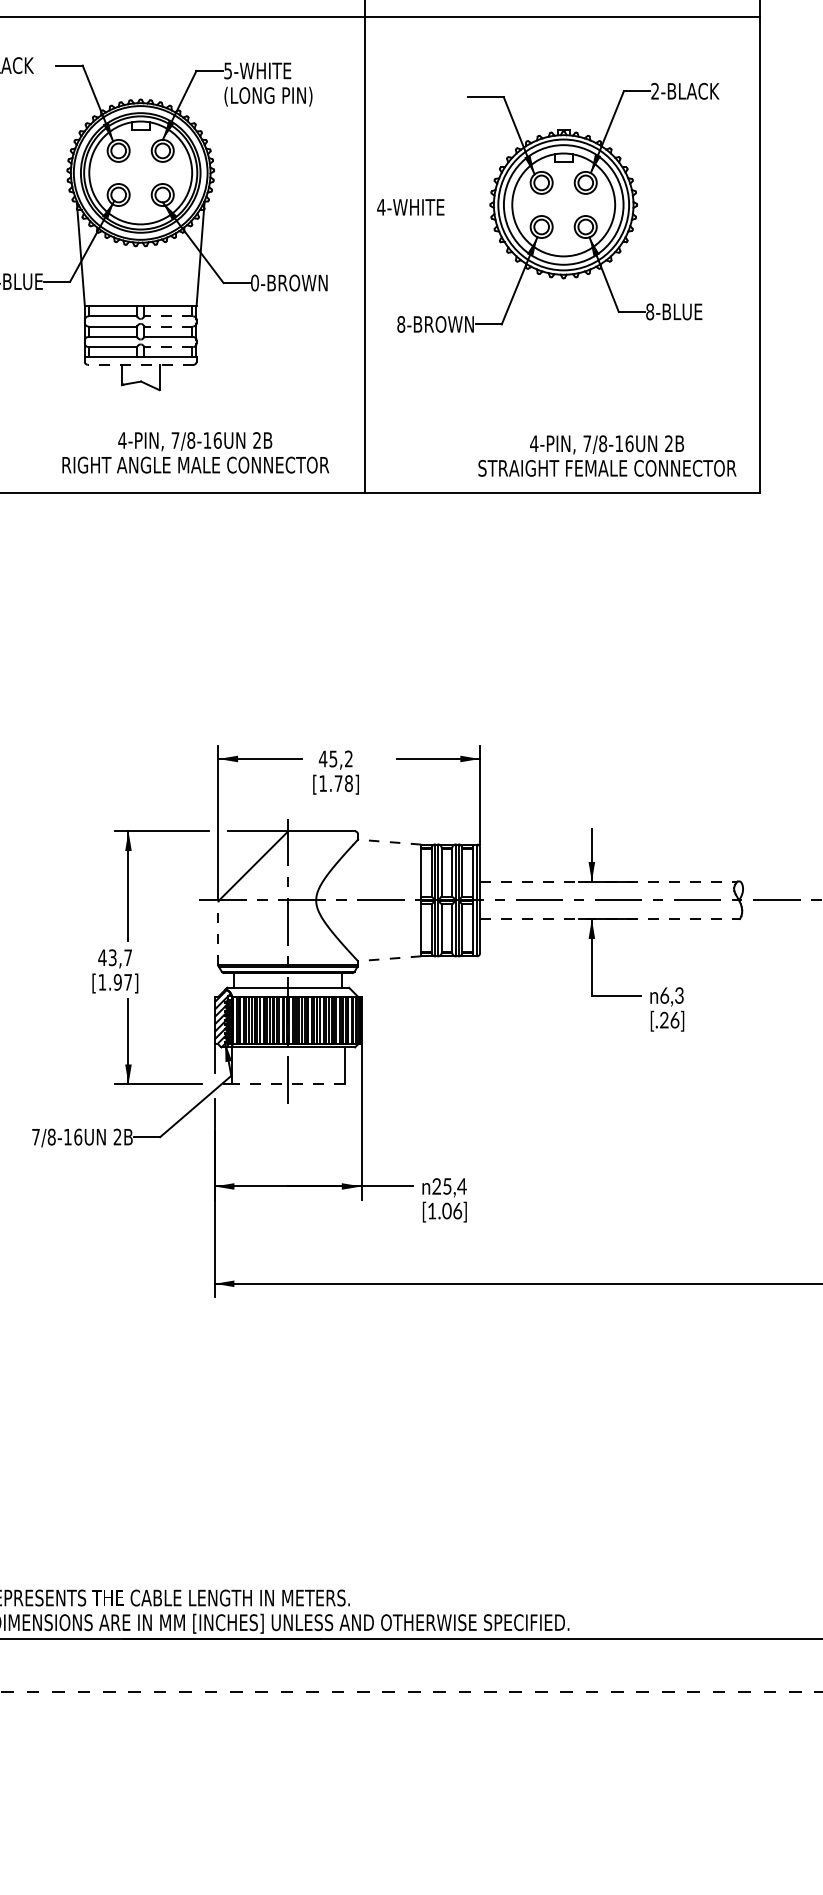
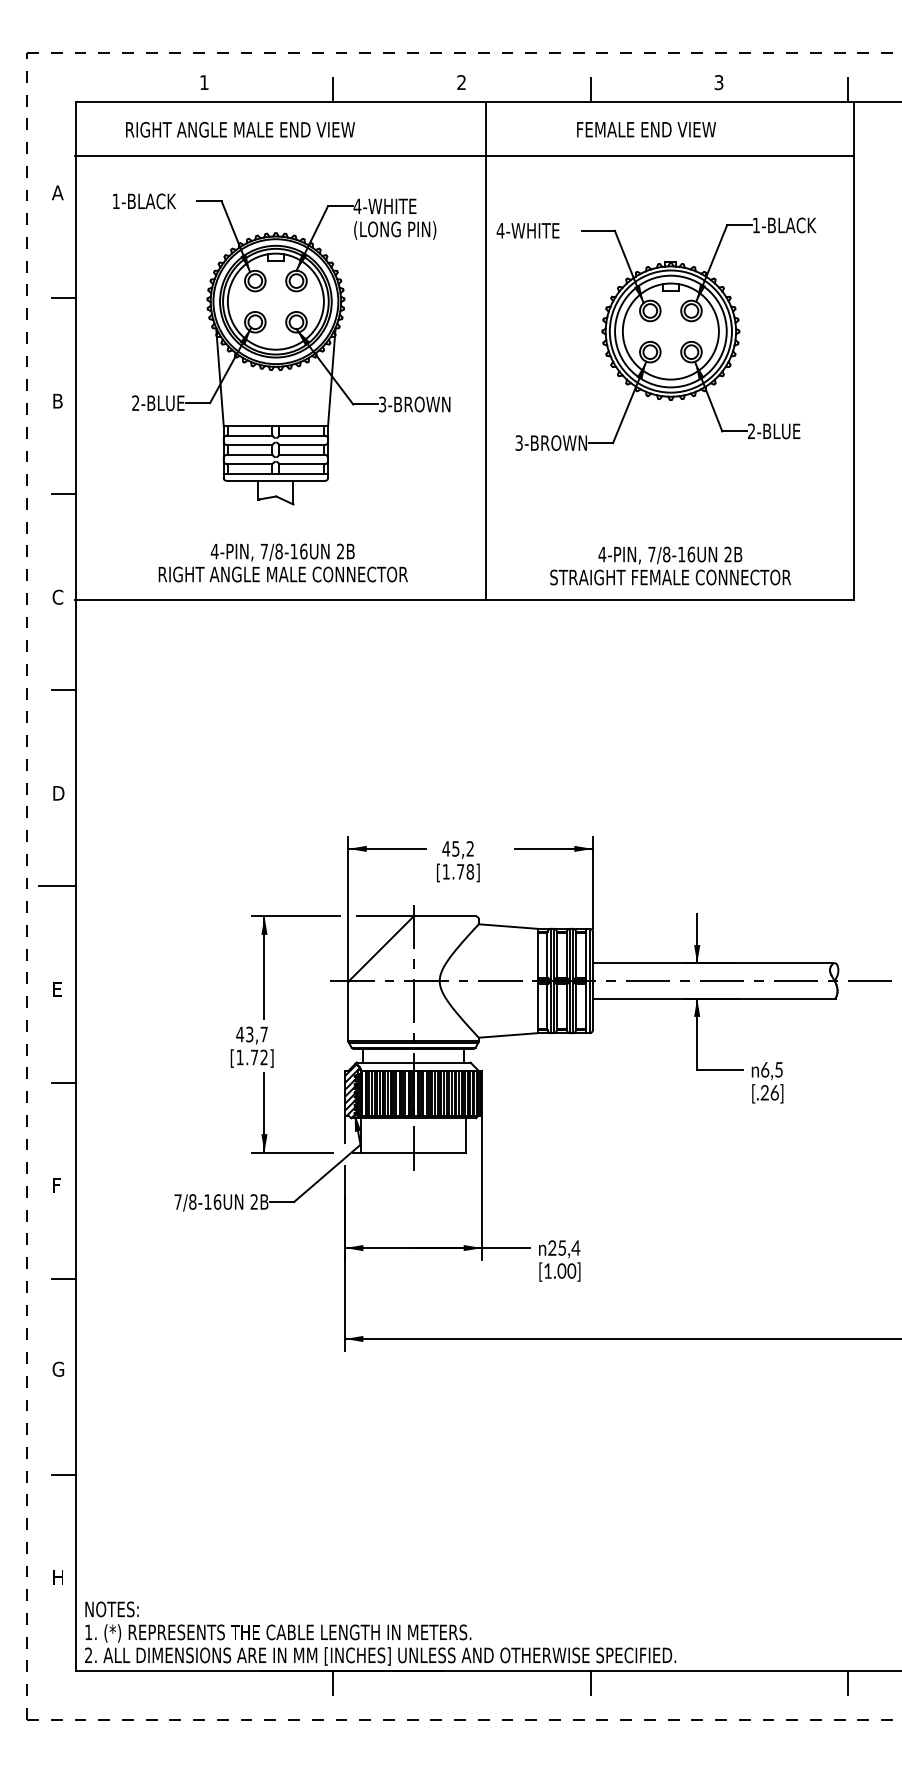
text: (228, 71) -> (357, 206), 5-WHITE -> 4-WHITE
text: (654, 90) -> (755, 224), 2-BLACK -> 1-BLACK
text: (410, 207) -> (527, 230), moved
text: (254, 283) -> (382, 404), 0-BROWN -> 3-BROWN
text: (650, 311) -> (751, 431), 8-BLUE -> 2-BLUE
line: (168, 316) -> (301, 435), dashed -> solid
text: (400, 323) -> (518, 442), 8-BROWN -> 3-BROWN
line: (168, 326) -> (301, 445), dashed -> solid
line: (168, 347) -> (301, 464), dashed -> solid
line: (140, 364) -> (275, 480), dashed -> solid
text: (194, 452) -> (282, 562), moved
text: (607, 455) -> (670, 565), moved
line: (389, 842) -> (508, 926), dashed -> solid
line: (609, 881) -> (713, 963), dashed -> solid
line: (610, 919) -> (714, 998), dashed -> solid
line: (218, 933) -> (348, 1011), dashed -> solid
line: (389, 958) -> (508, 1035), dashed -> solid
text: (122, 982) -> (258, 1057), [1.97] -> [1.72]
text: (678, 995) -> (778, 1069), 6,3 -> 6,5
line: (288, 1084) -> (413, 1152), dashed -> solid
text: (457, 1210) -> (571, 1270), [1.06] -> [1.00]
line: (202, 1651) -> (333, 1682), added
line: (477, 1651) -> (590, 1682), added
line: (753, 1651) -> (848, 1682), added

